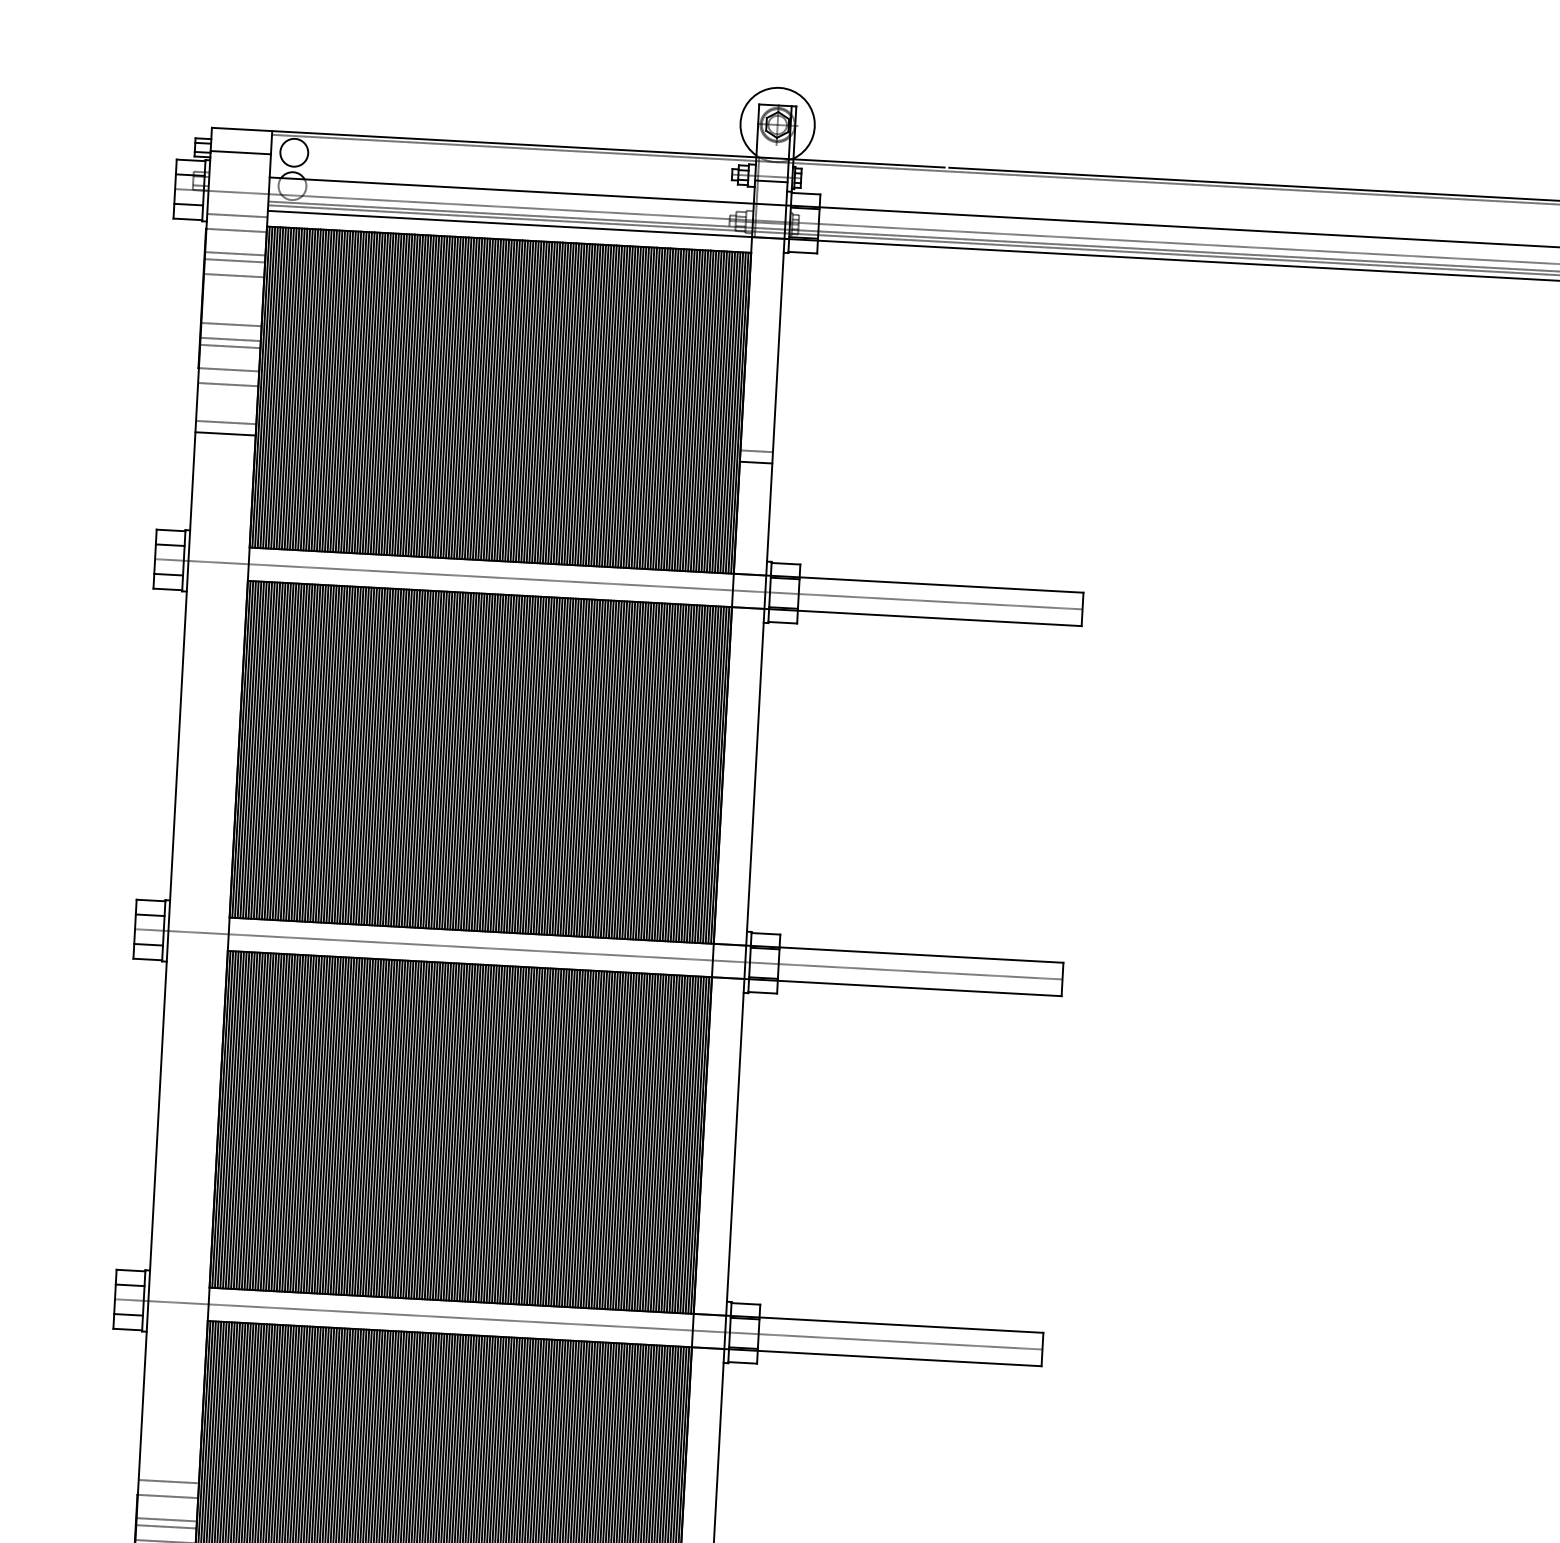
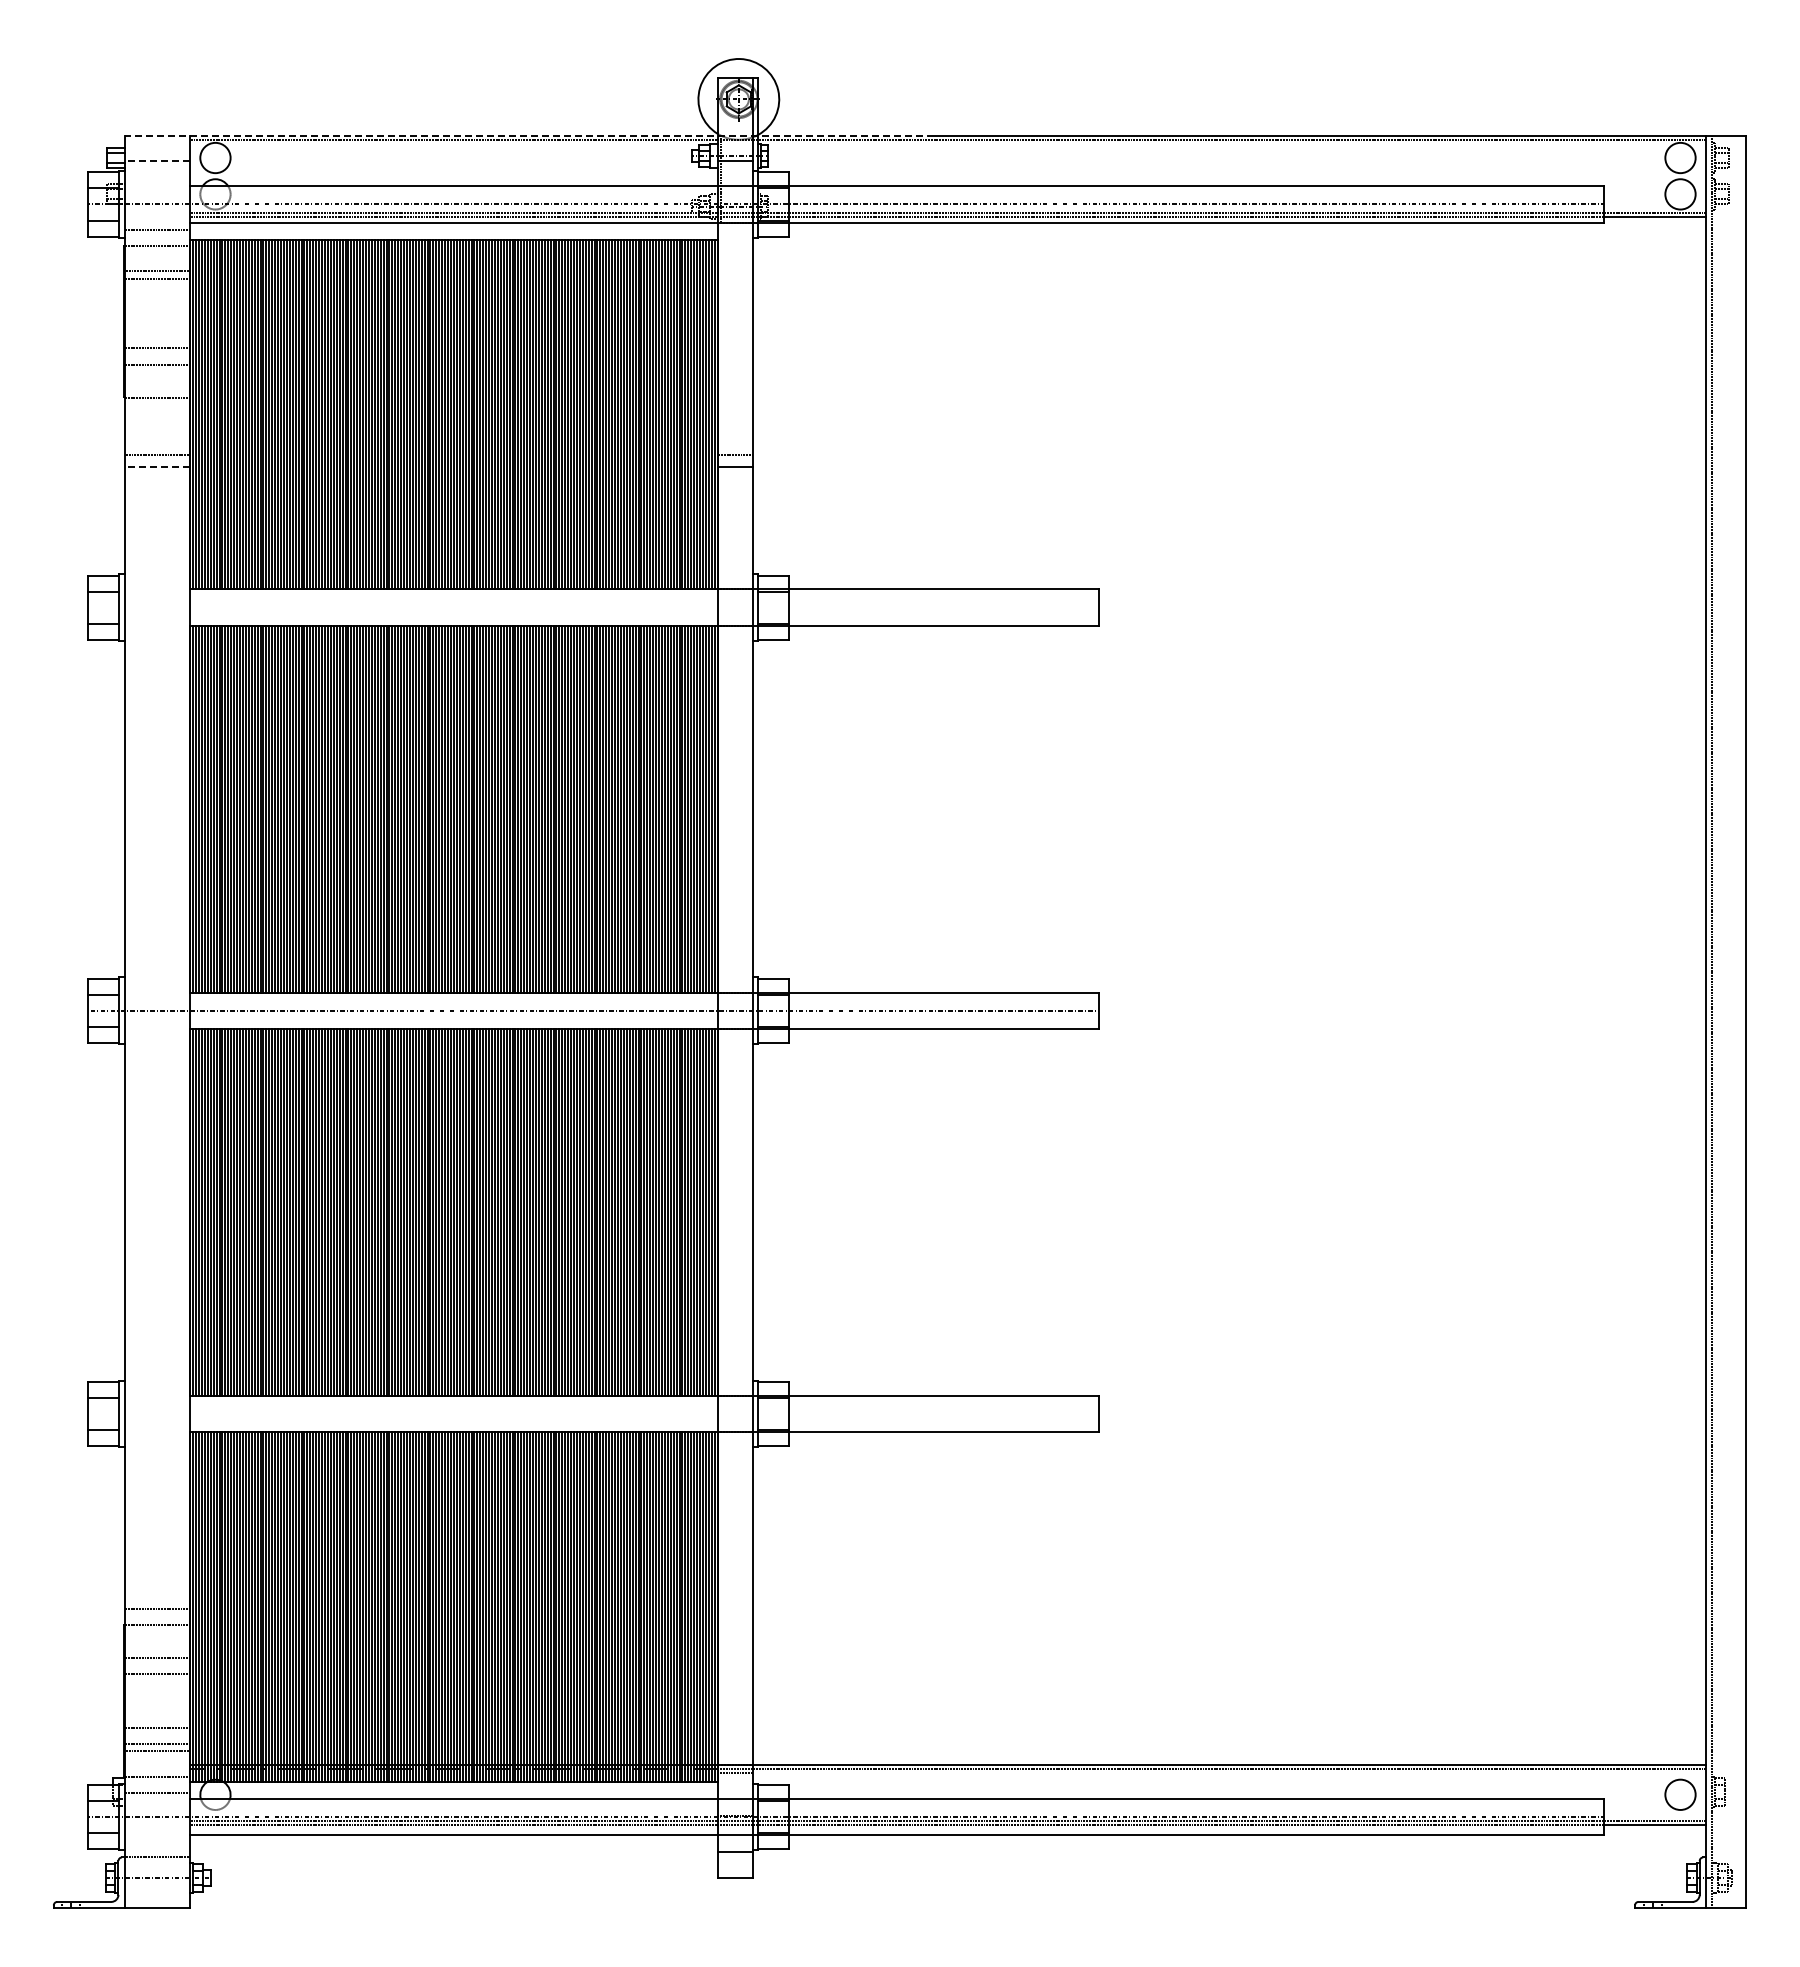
line: (578, 147) -> (523, 135), solid -> dashed
line: (240, 153) -> (157, 161), solid -> dashed
line: (234, 276) -> (157, 295), removed
line: (230, 346) -> (157, 372), removed
line: (228, 384) -> (157, 413), removed
line: (225, 433) -> (157, 467), solid -> dashed
line: (618, 584) -> (593, 607), removed
line: (578, 1324) -> (593, 1413), removed
line: (166, 1519) -> (157, 1650), removed

